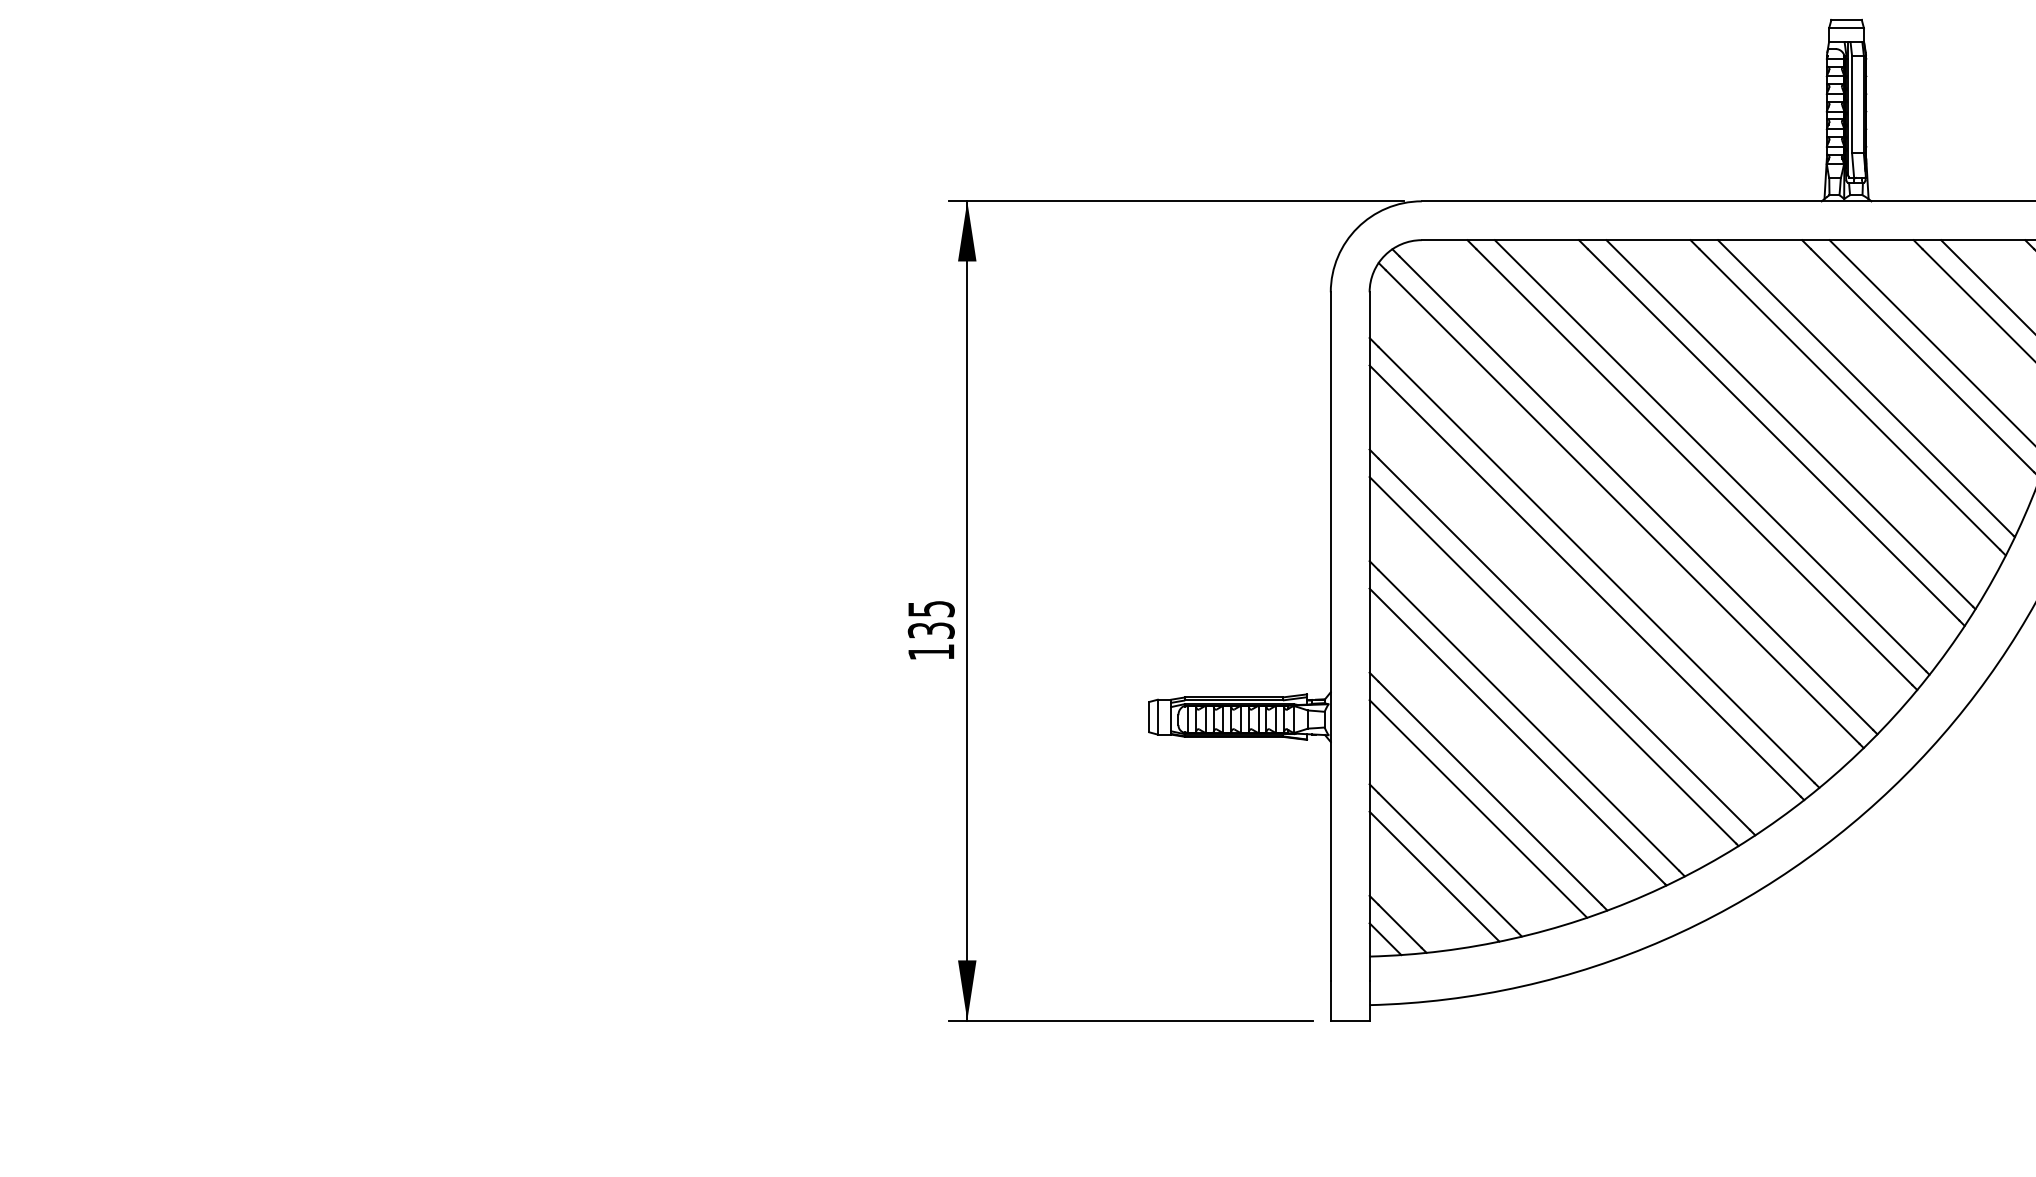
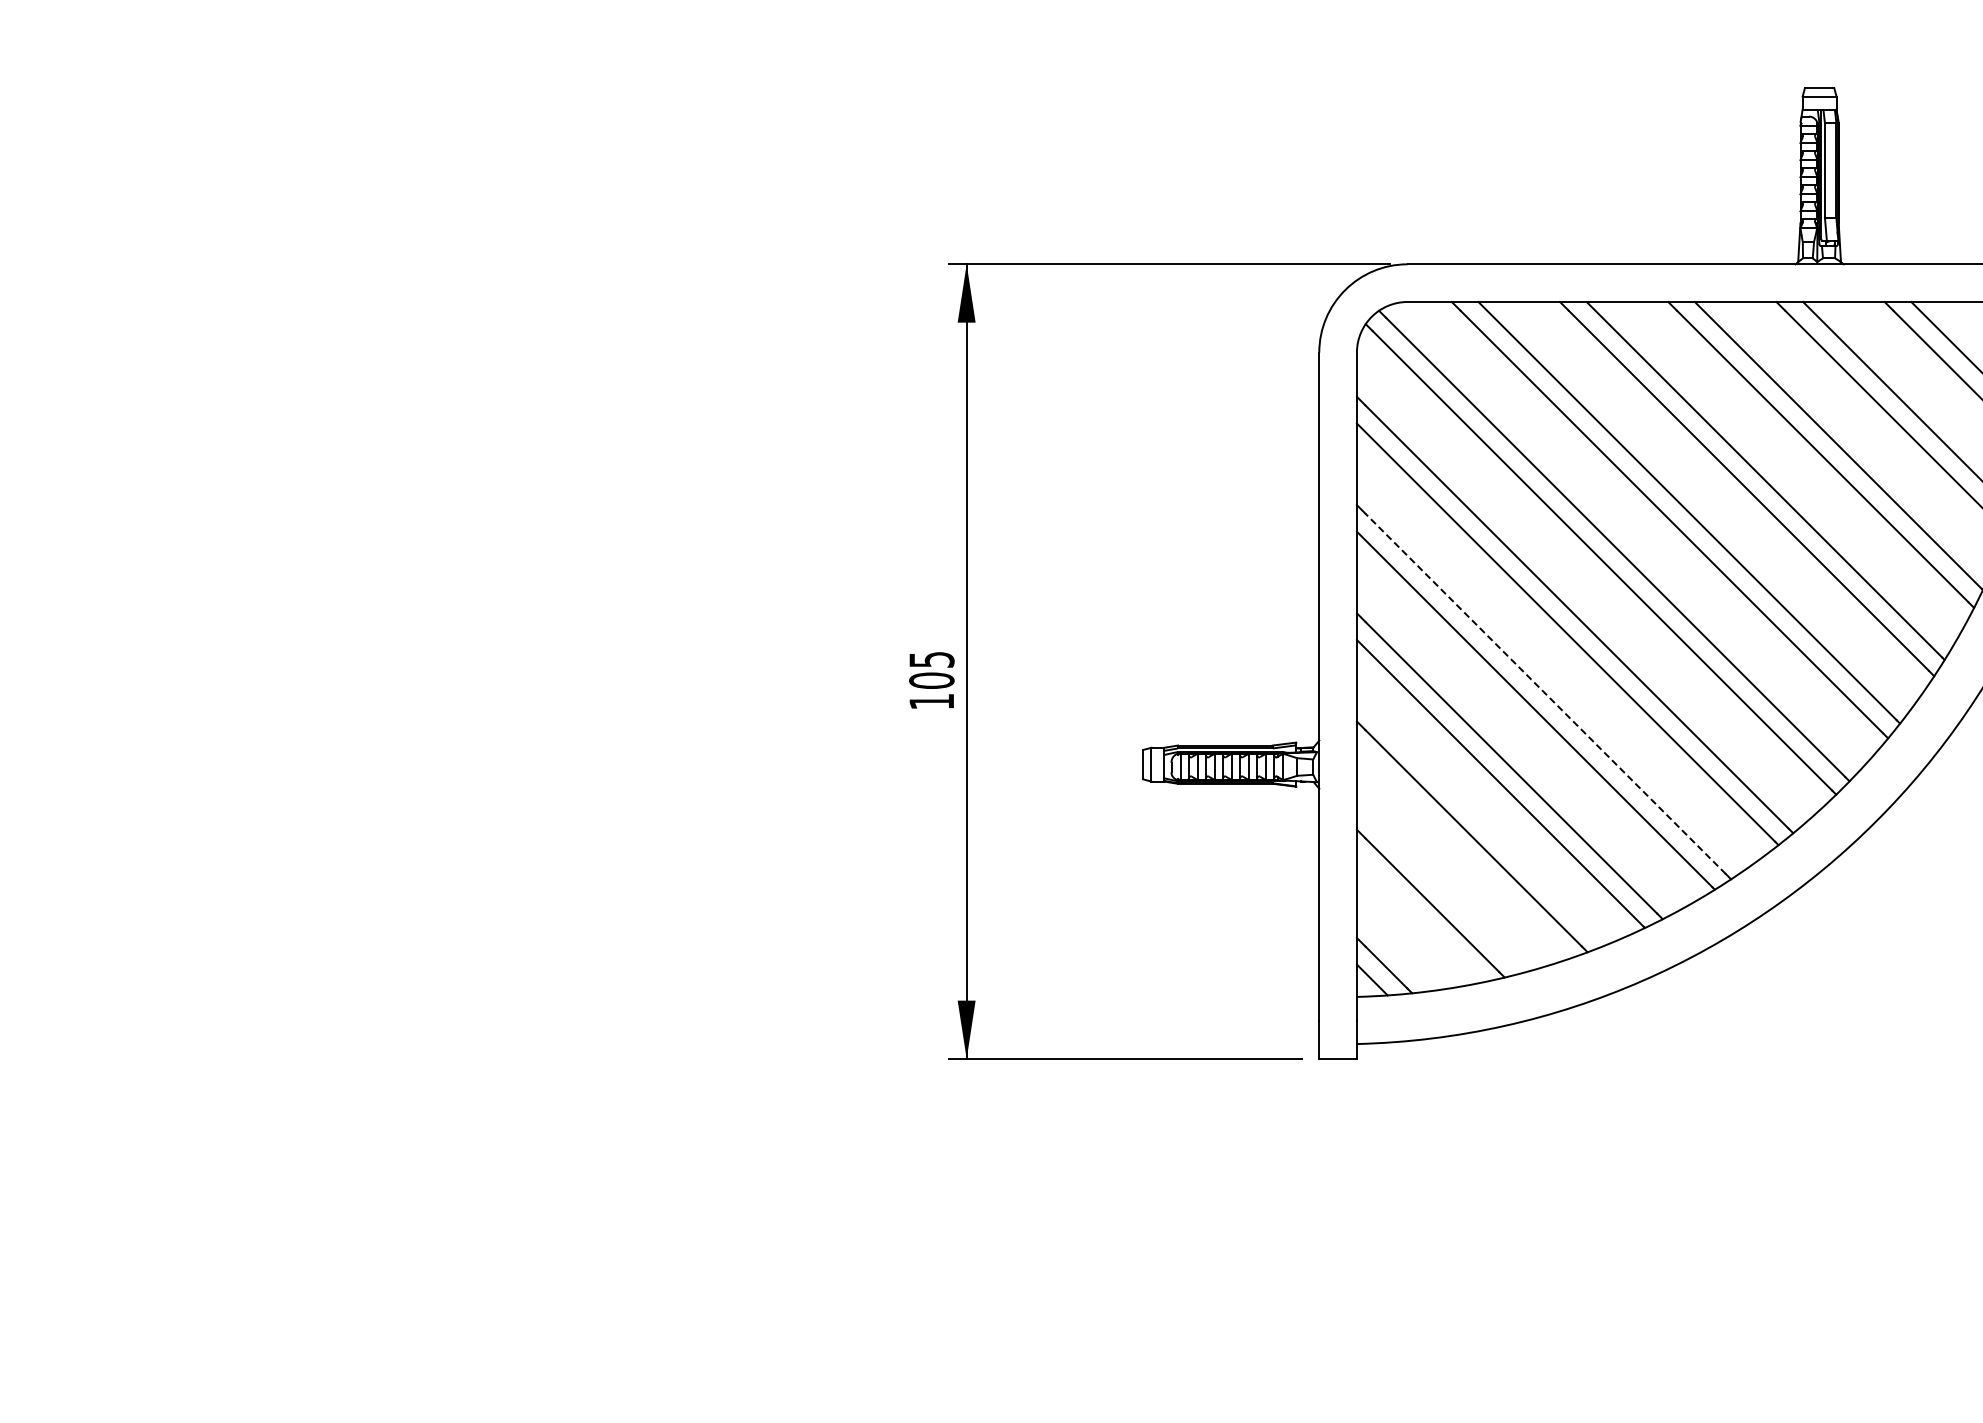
text: (931, 630) -> (931, 680), 135 -> 105
line: (1563, 643) -> (1545, 693), solid -> dashed
line: (1477, 808) -> (1461, 853), removed
line: (1434, 876) -> (1419, 919), removed

